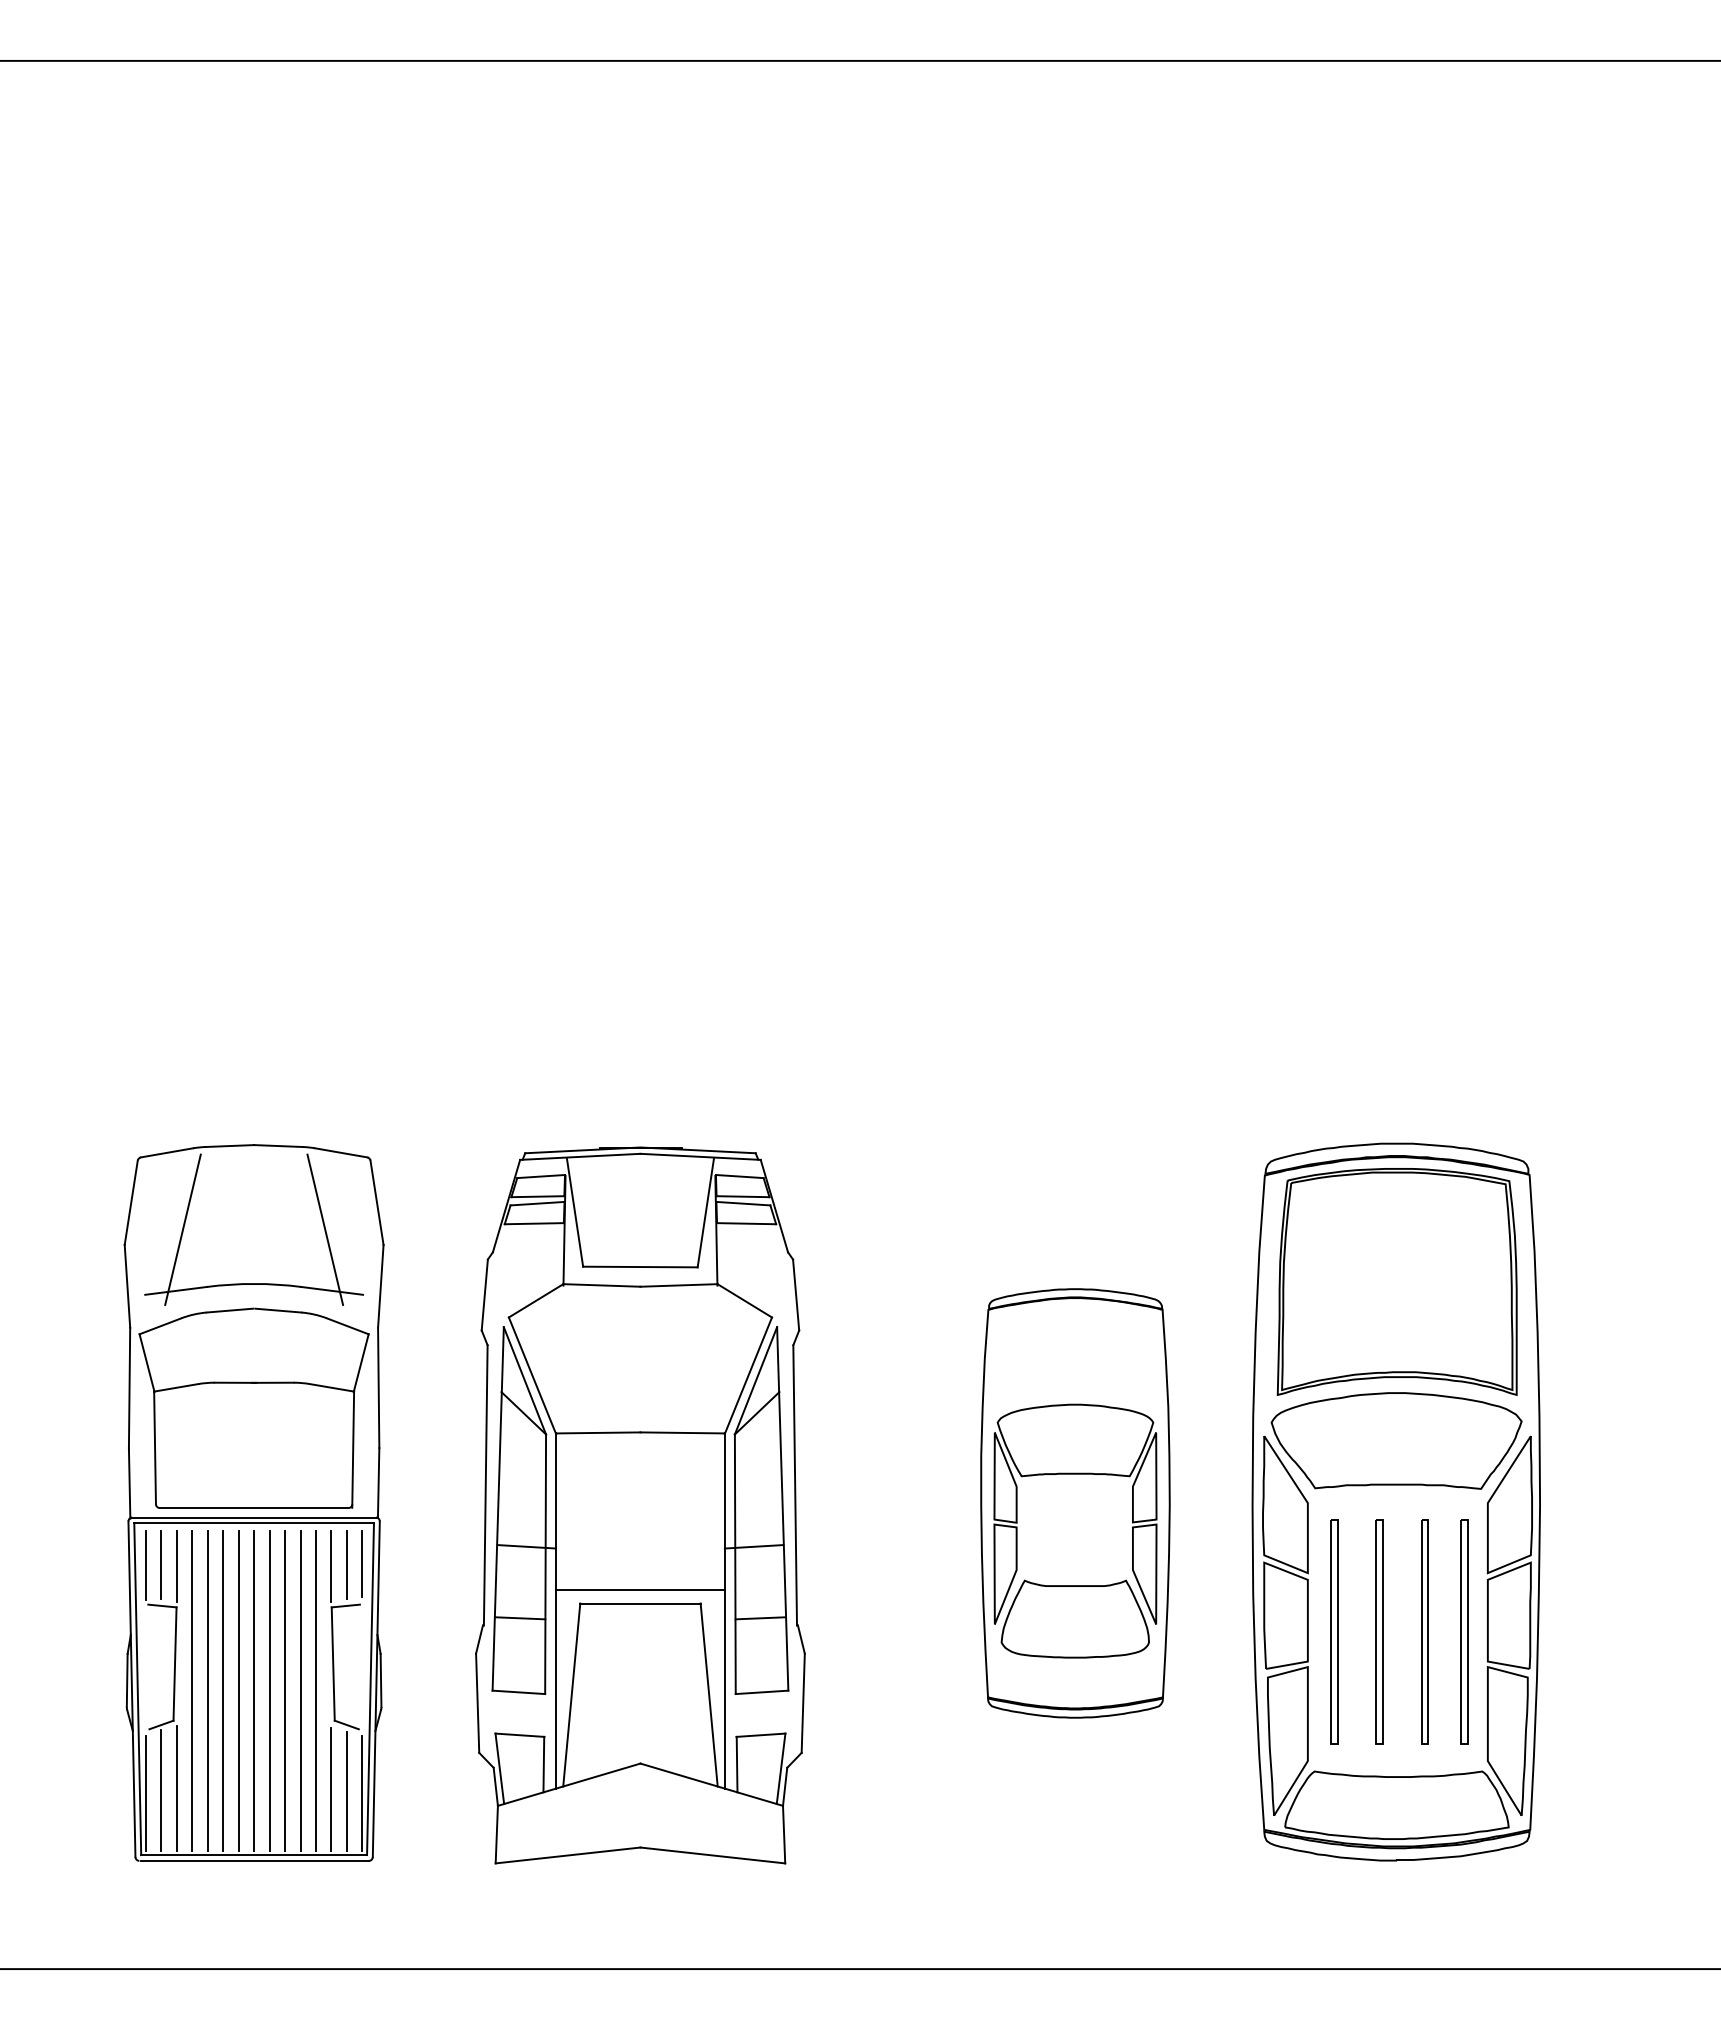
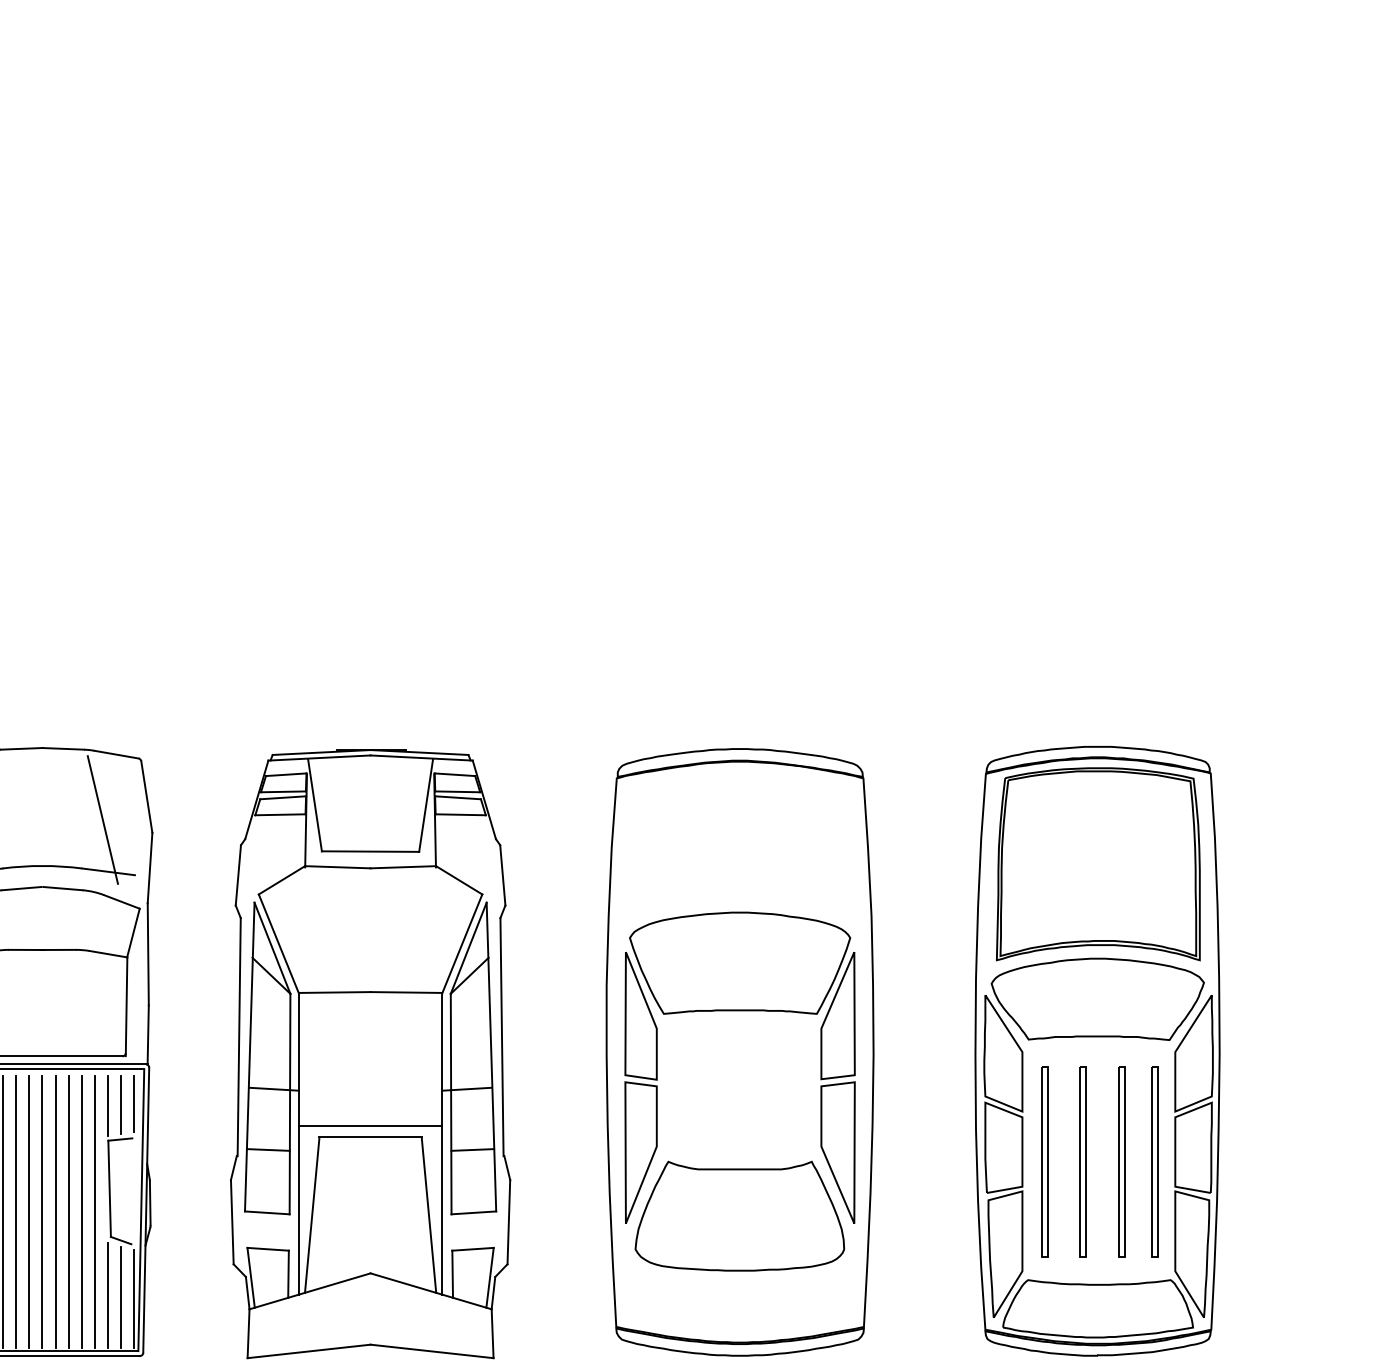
part: (1395, 1501) -> (1096, 1050), moved
part: (1075, 1503) -> (740, 1052), size x1.67

